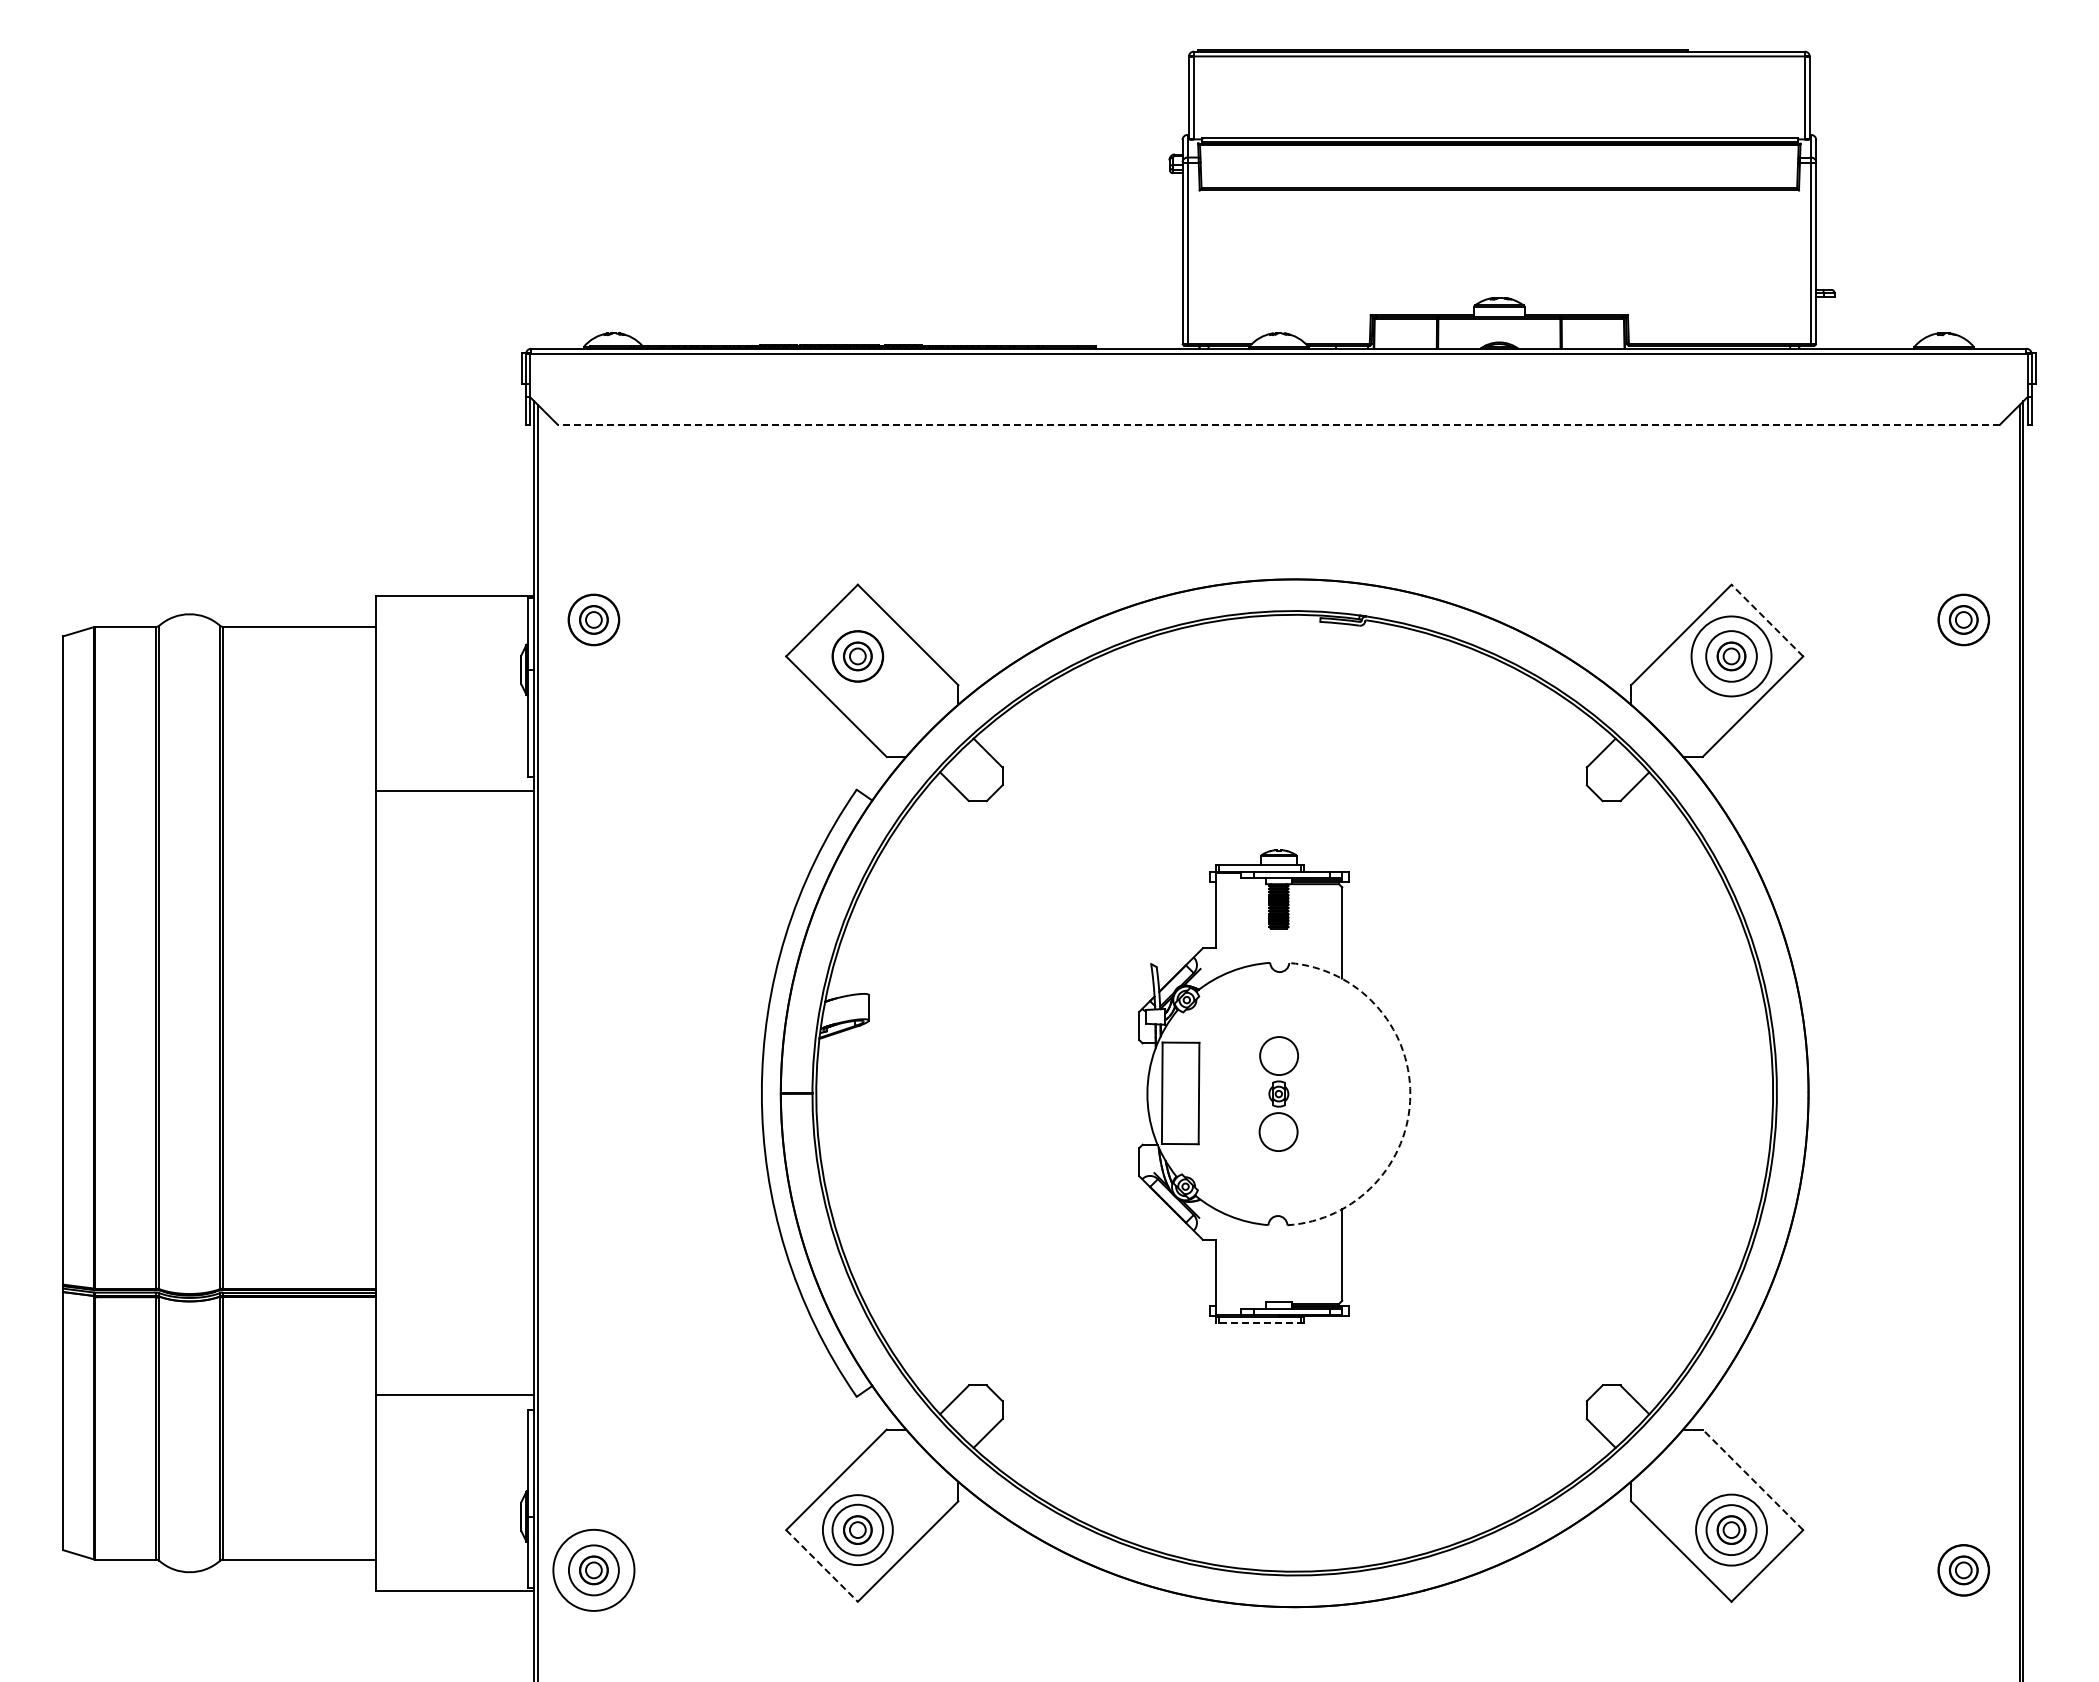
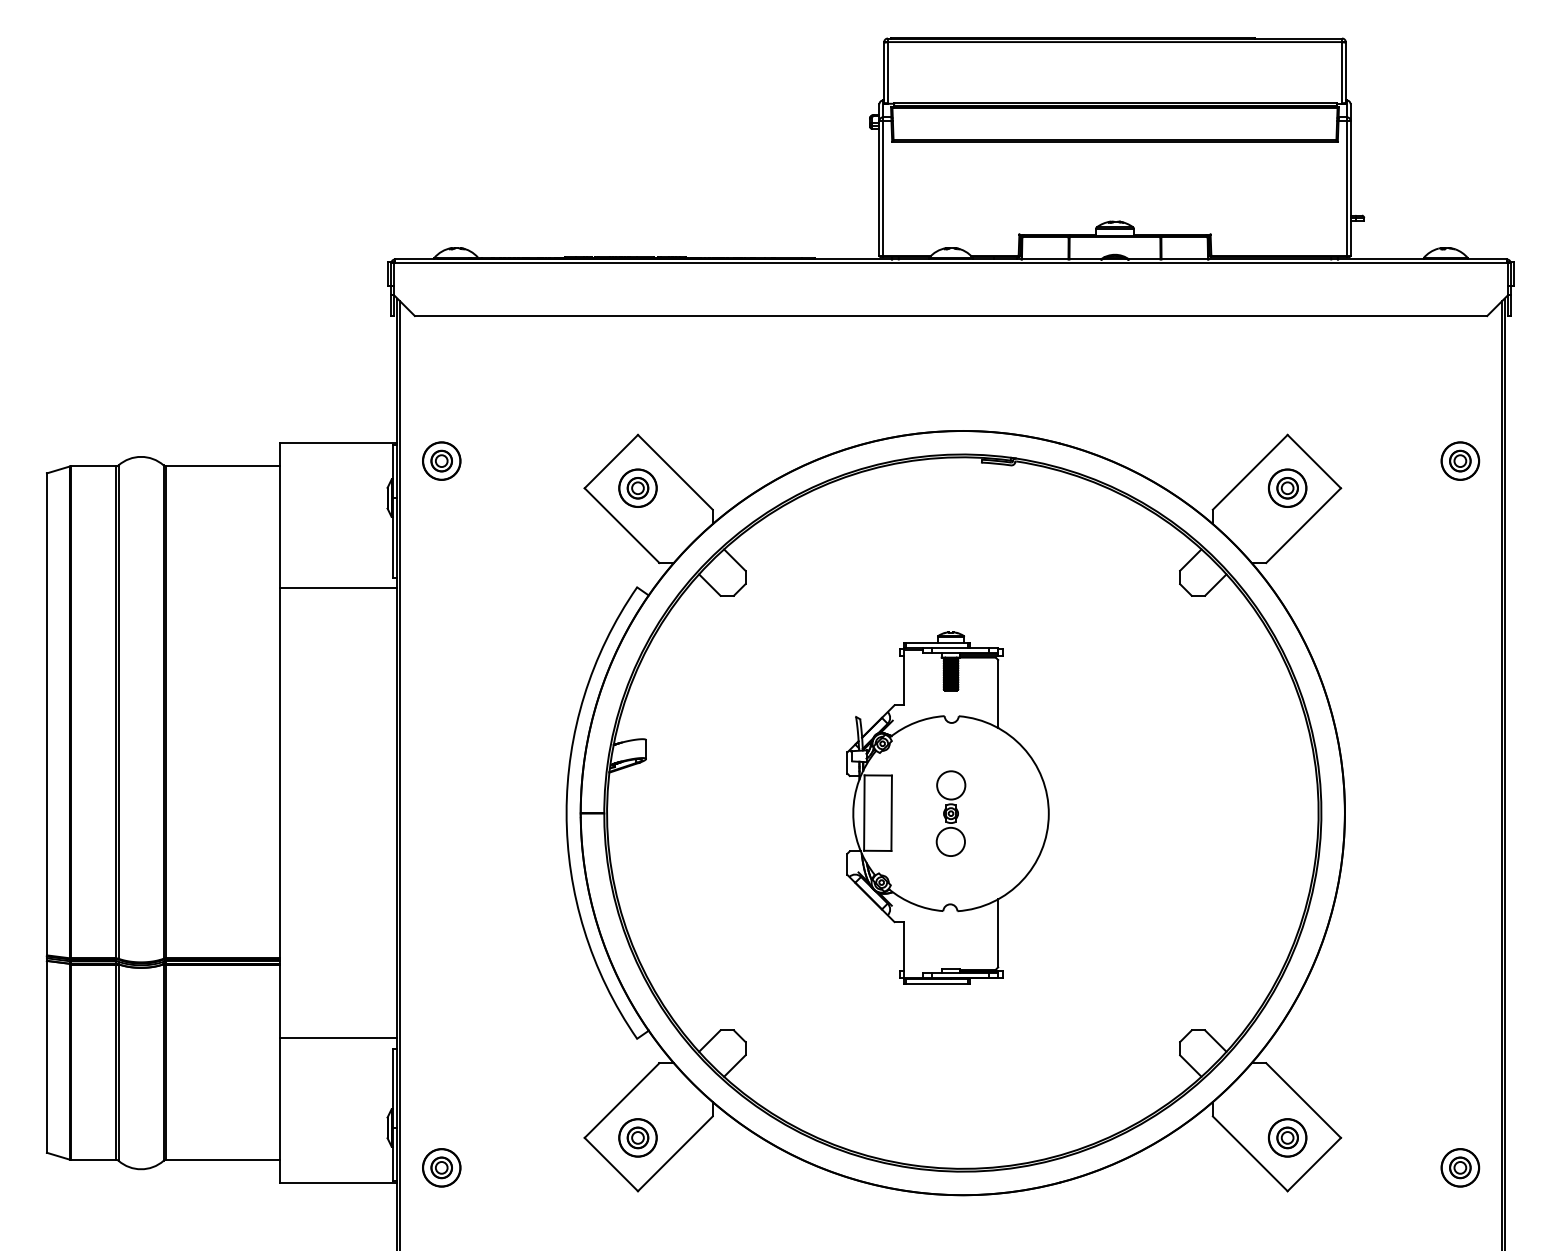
line: (1278, 424) -> (950, 315), dashed -> solid
line: (1767, 620) -> (1314, 461), dashed -> solid
circle: (1731, 656) -> (1287, 488), size x0.62
arc: (1410, 1094) -> (1048, 814), dashed -> solid
line: (1259, 1322) -> (936, 983), dashed -> solid
line: (1752, 1479) -> (1303, 1100), dashed -> solid
circle: (1731, 1529) -> (1287, 1137), size x0.71
circle: (857, 1530) -> (637, 1138), size x0.71
line: (822, 1565) -> (611, 1164), dashed -> solid
circle: (593, 1570) -> (441, 1167), size x0.62

